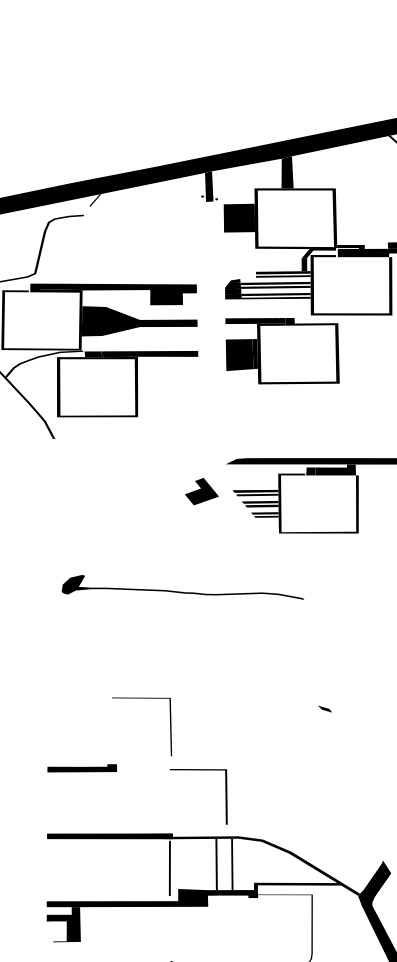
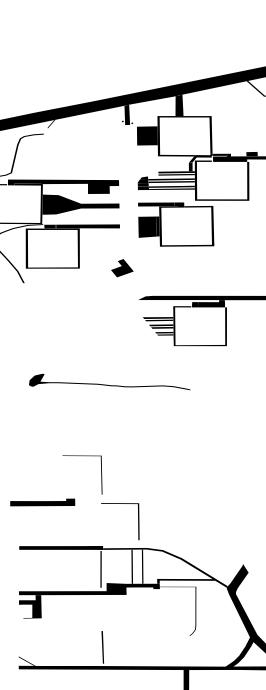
part: (202, 492) -> (122, 268), moved
part: (325, 709) -> (204, 463), removed
part: (82, 768) -> (42, 502), size x1.4

